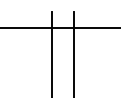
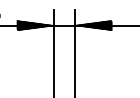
hatch: (34, 27) -> (35, 25), added
hatch: (92, 27) -> (93, 25), added

